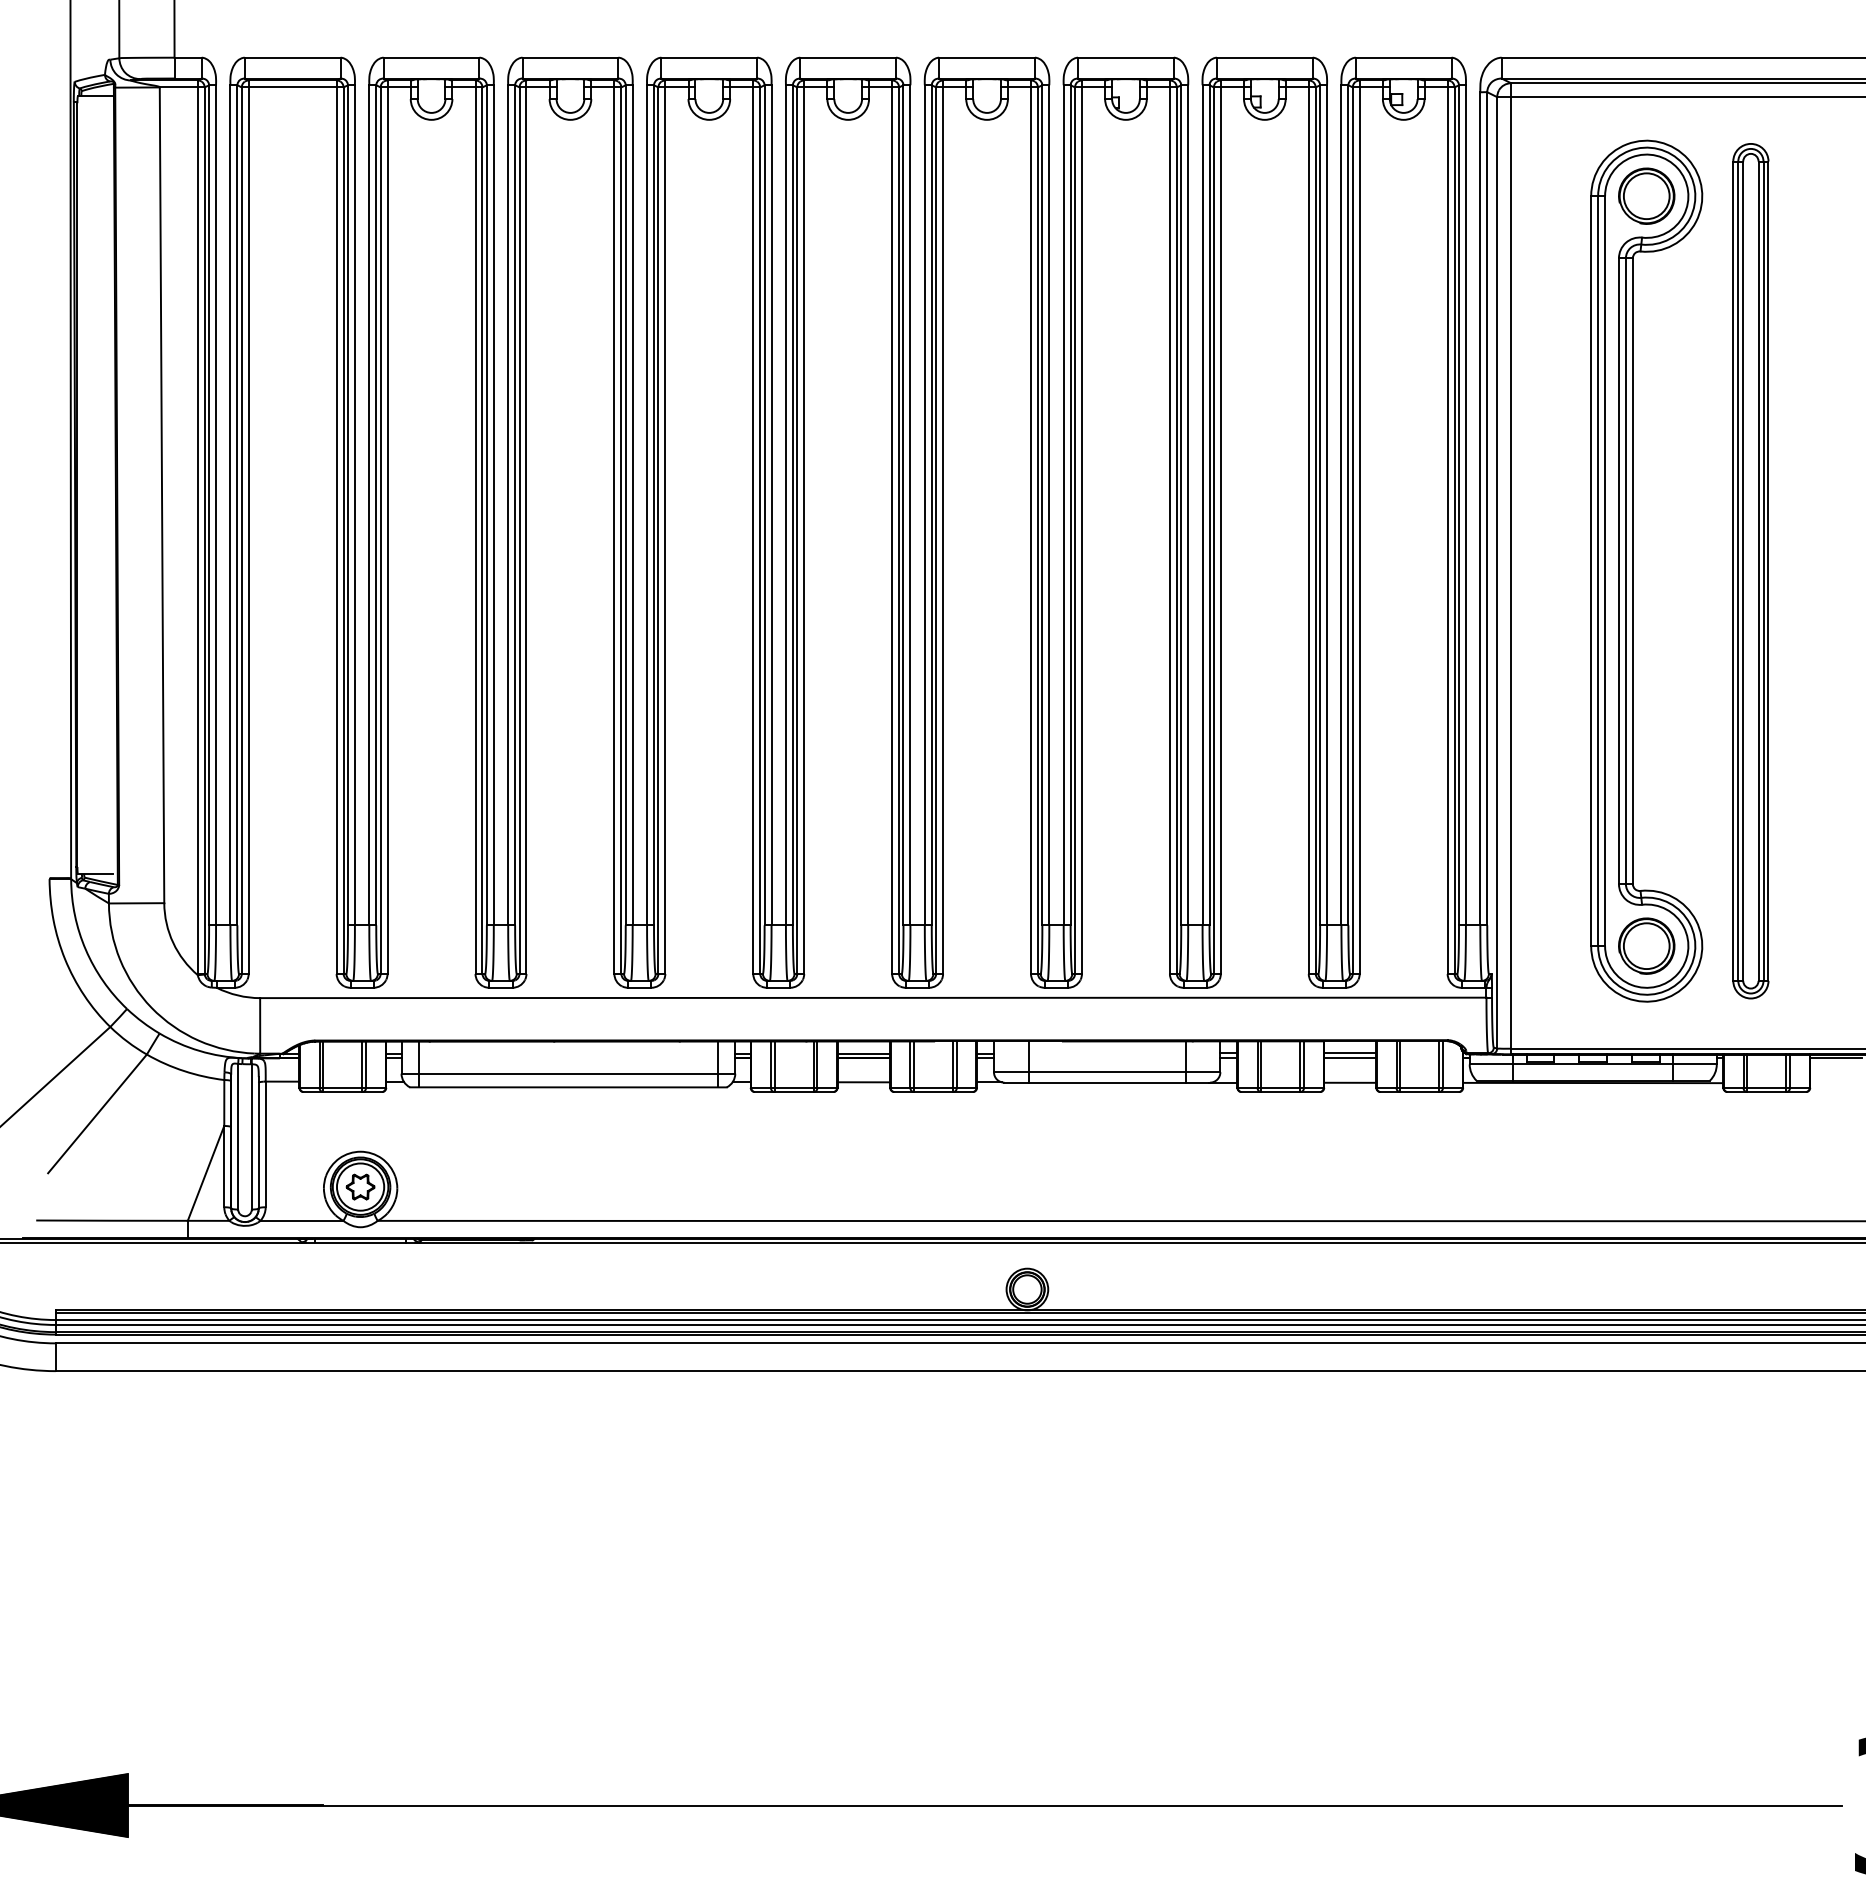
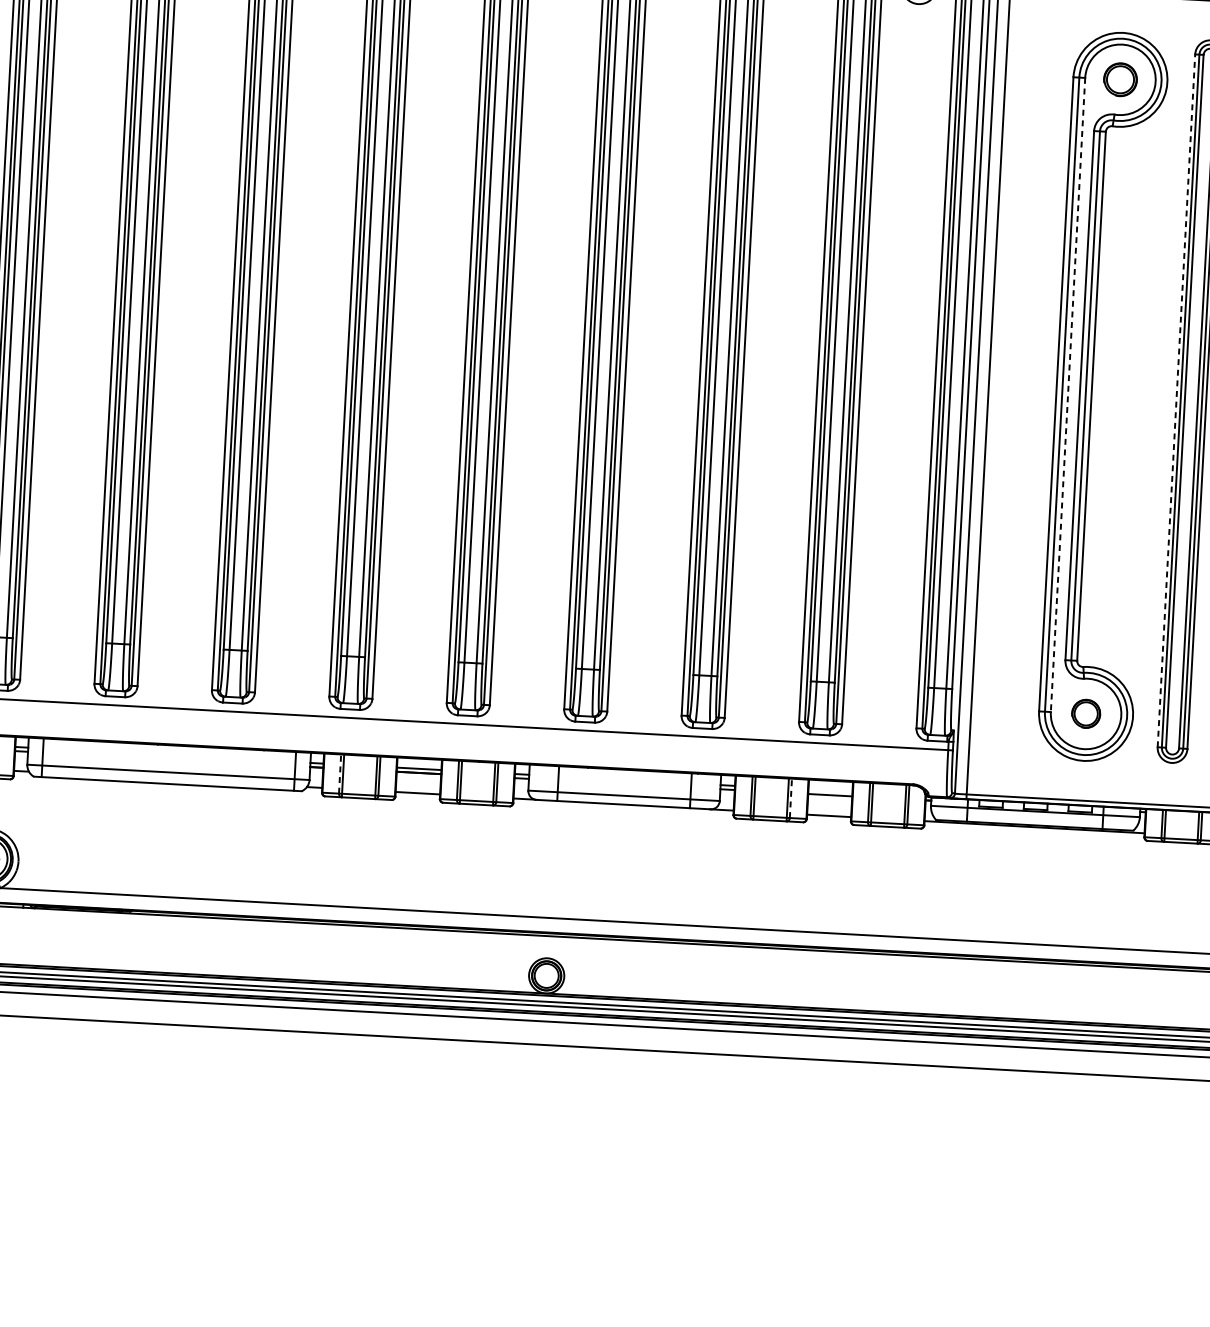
part: (1646, 195) -> (1120, 79), size x0.7
line: (1605, 571) -> (1068, 395), solid -> dashed
line: (1733, 571) -> (1176, 401), solid -> dashed
part: (1646, 945) -> (1085, 713), size x0.6
line: (1350, 1053) -> (830, 791), removed
line: (770, 1064) -> (339, 773), solid -> dashed
line: (1304, 1064) -> (791, 798), solid -> dashed

